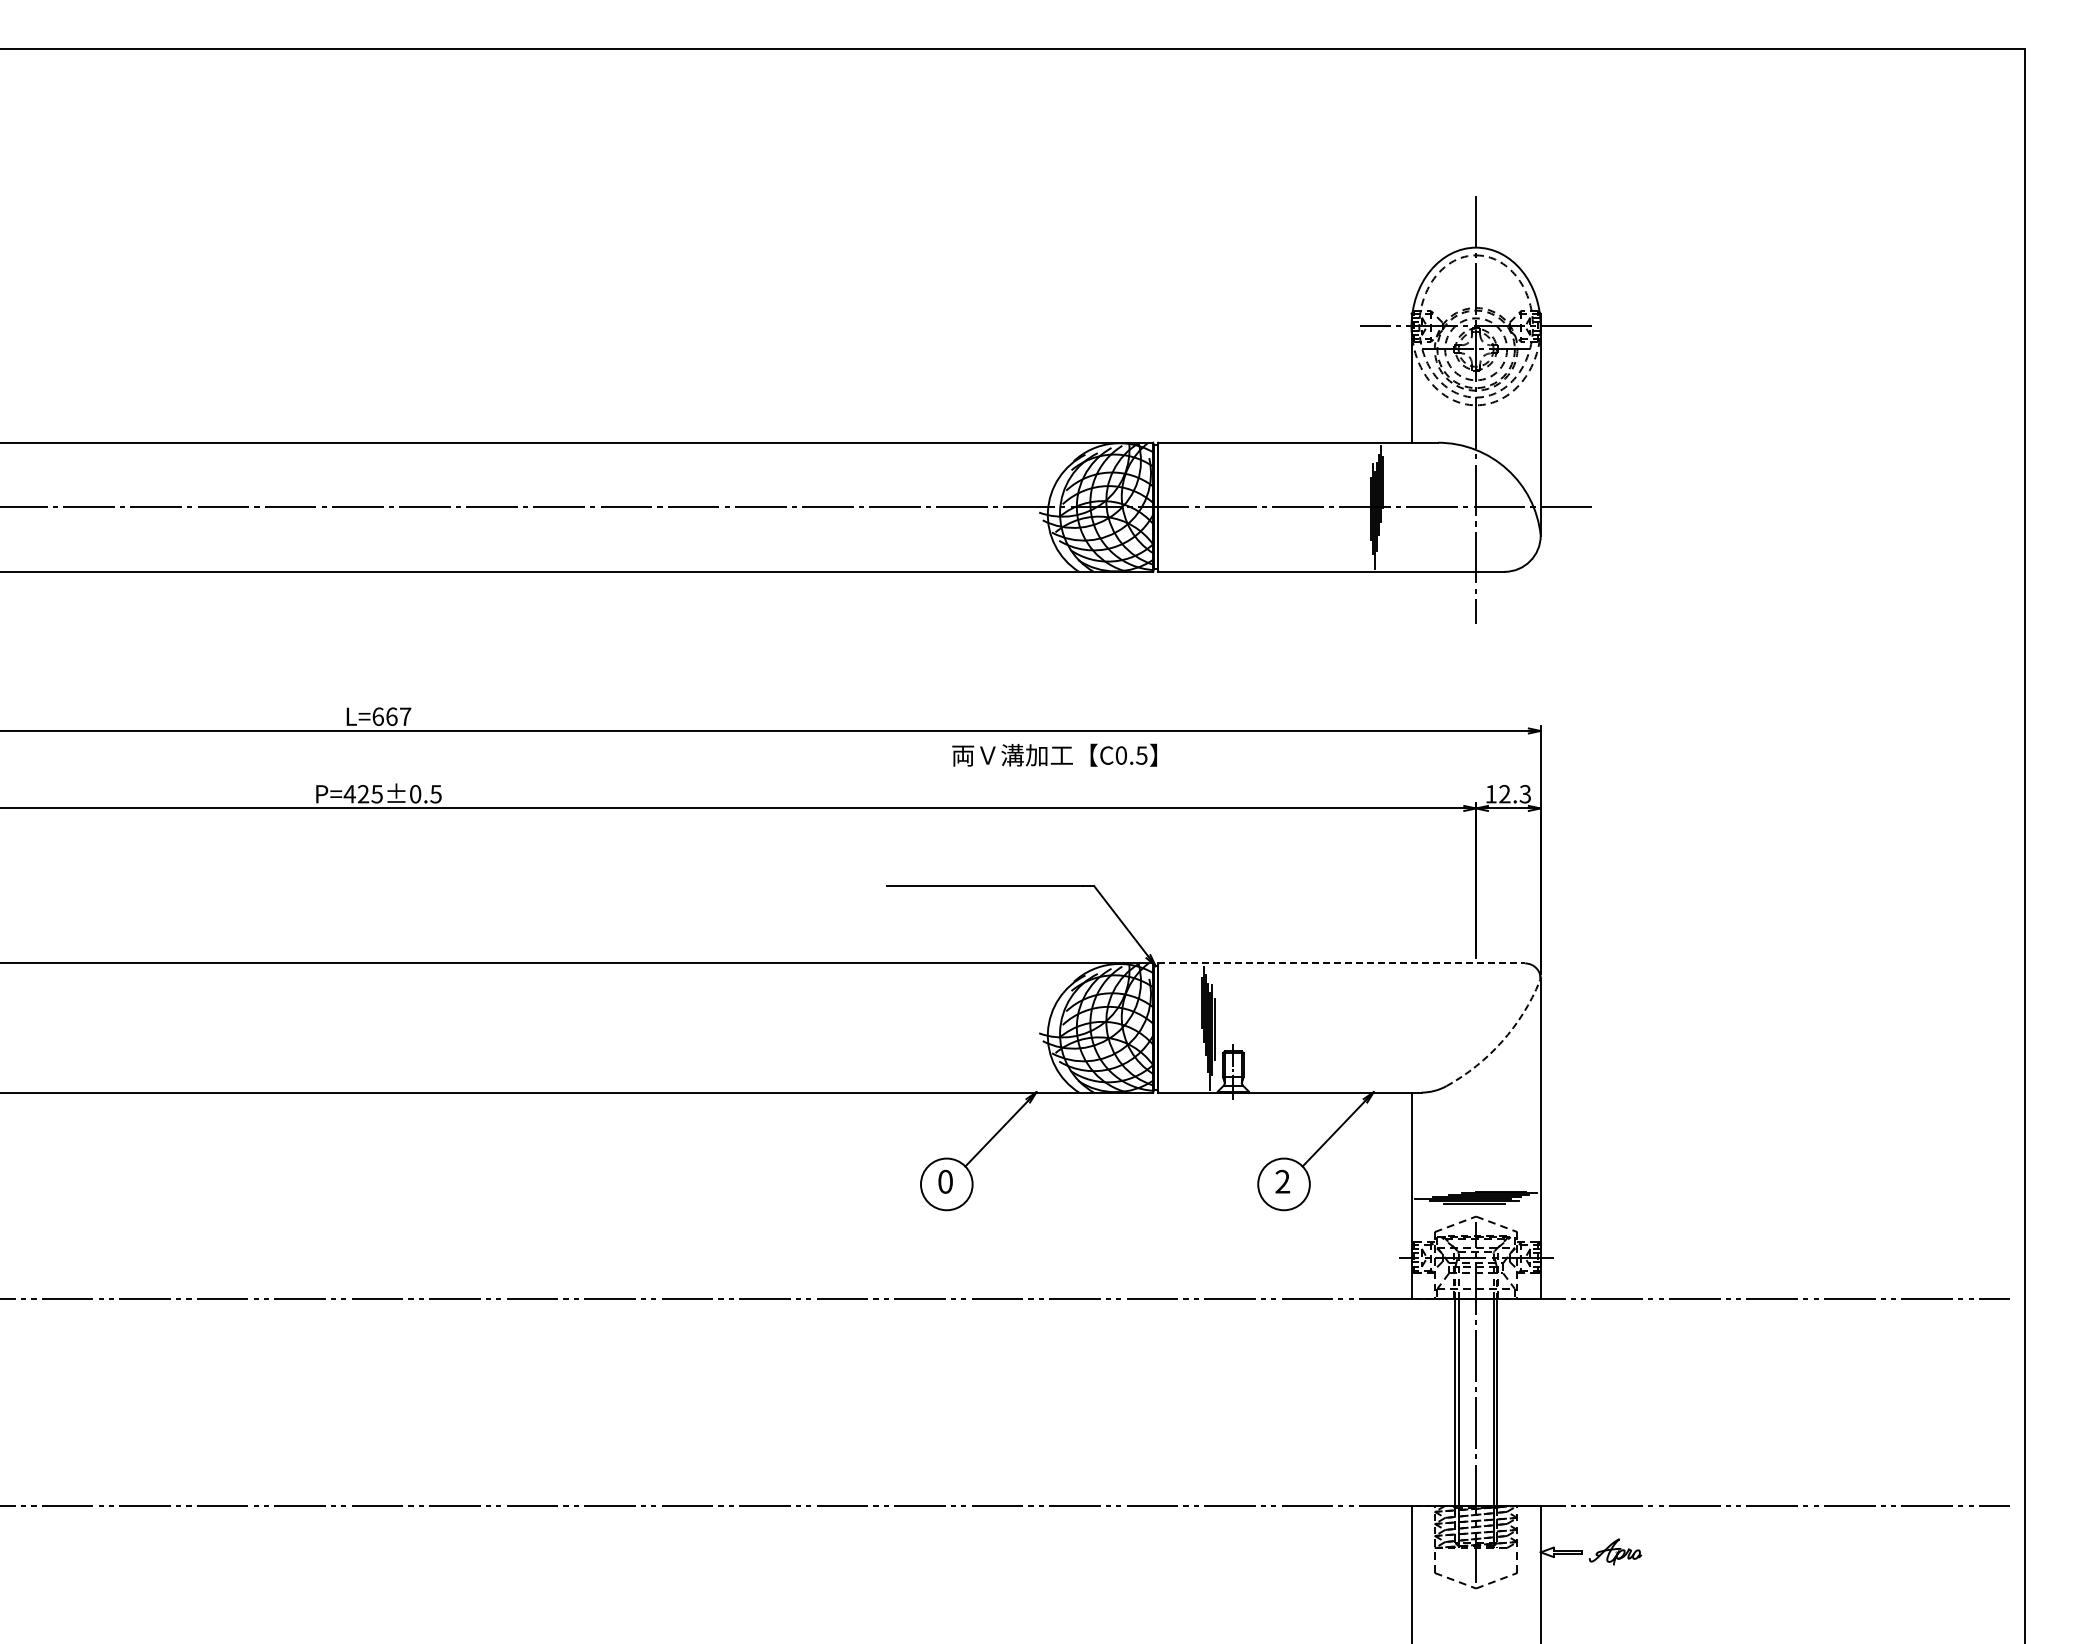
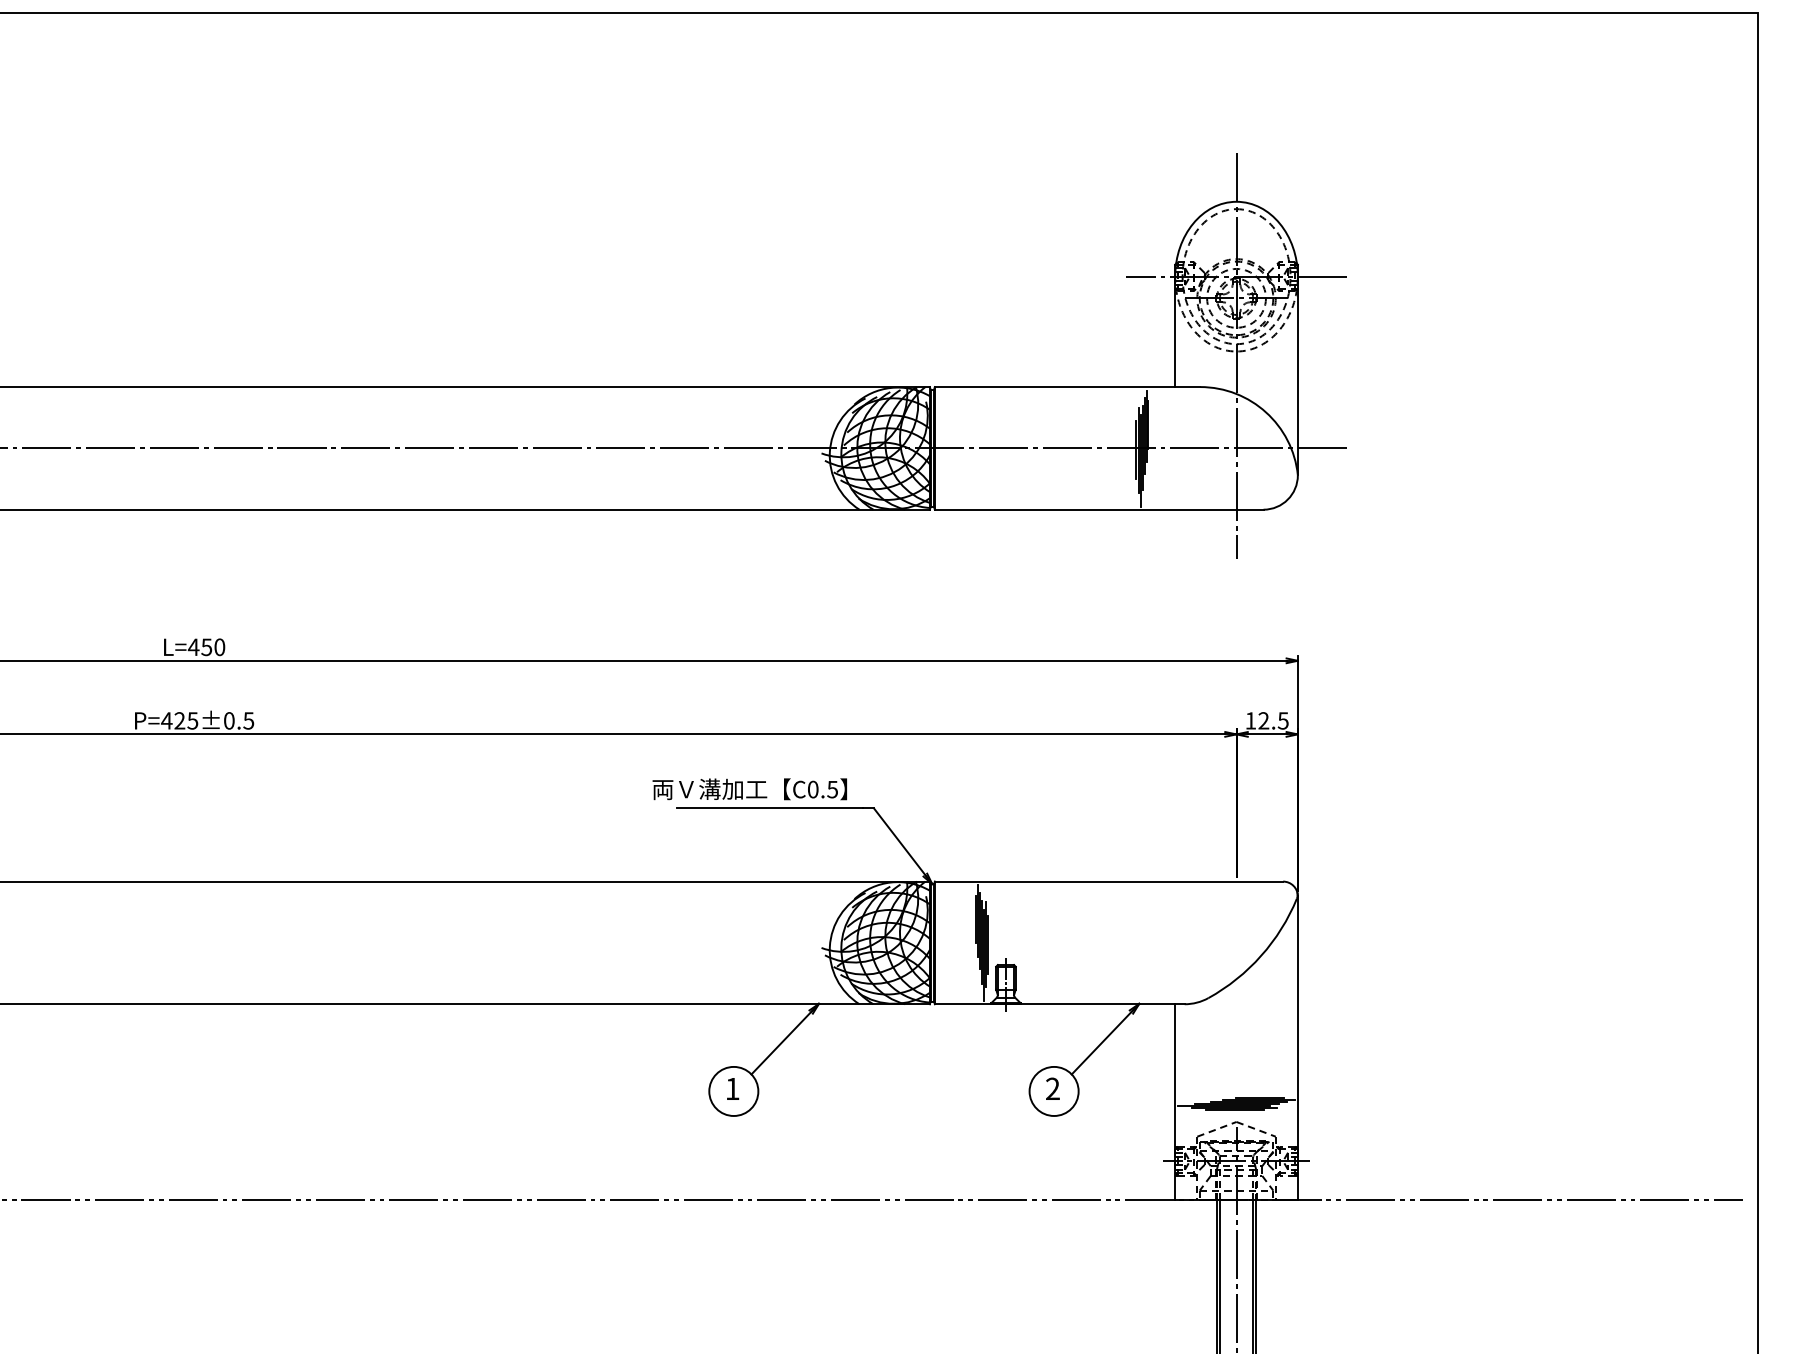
text: (391, 716) -> (206, 647), L=667 -> L=450
text: (1054, 754) -> (749, 788), moved
text: (1525, 793) -> (1283, 720), 12.3 -> 12.5
line: (1342, 963) -> (1109, 881), dashed -> solid
arc: (1502, 1041) -> (1261, 955), dashed -> solid
text: (945, 1181) -> (732, 1088), 0 -> 1

